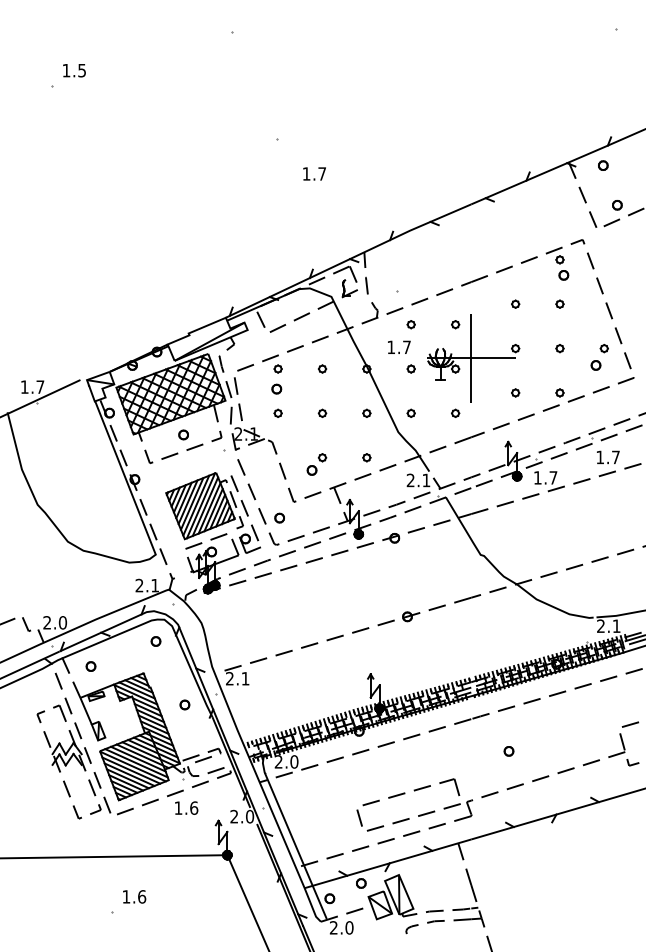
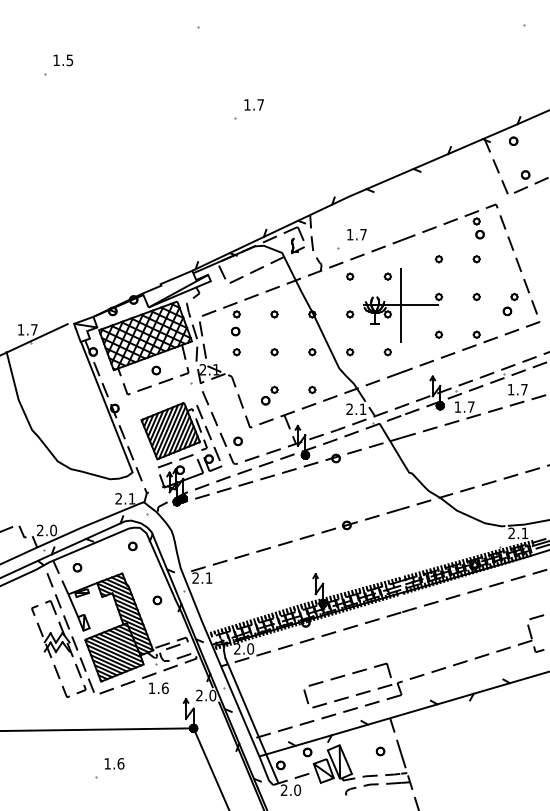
text: (314, 173) -> (254, 104), moved
text: (399, 346) -> (357, 233), moved
part: (508, 751) -> (380, 751), moved

